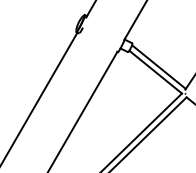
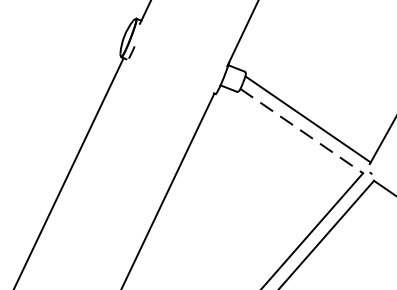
line: (155, 72) -> (301, 131), solid -> dashed

